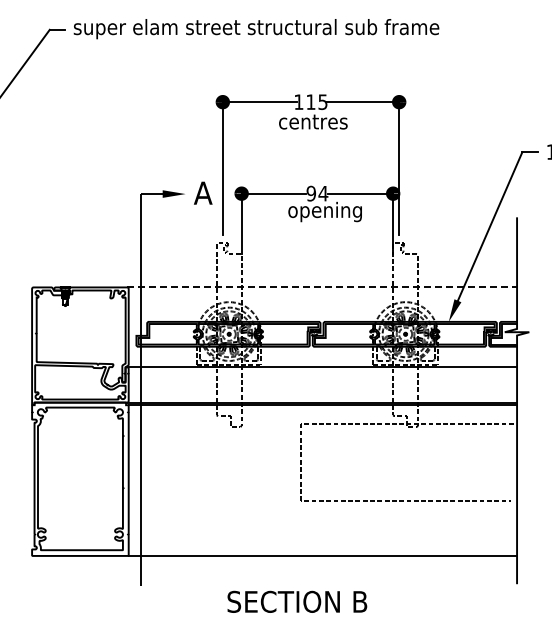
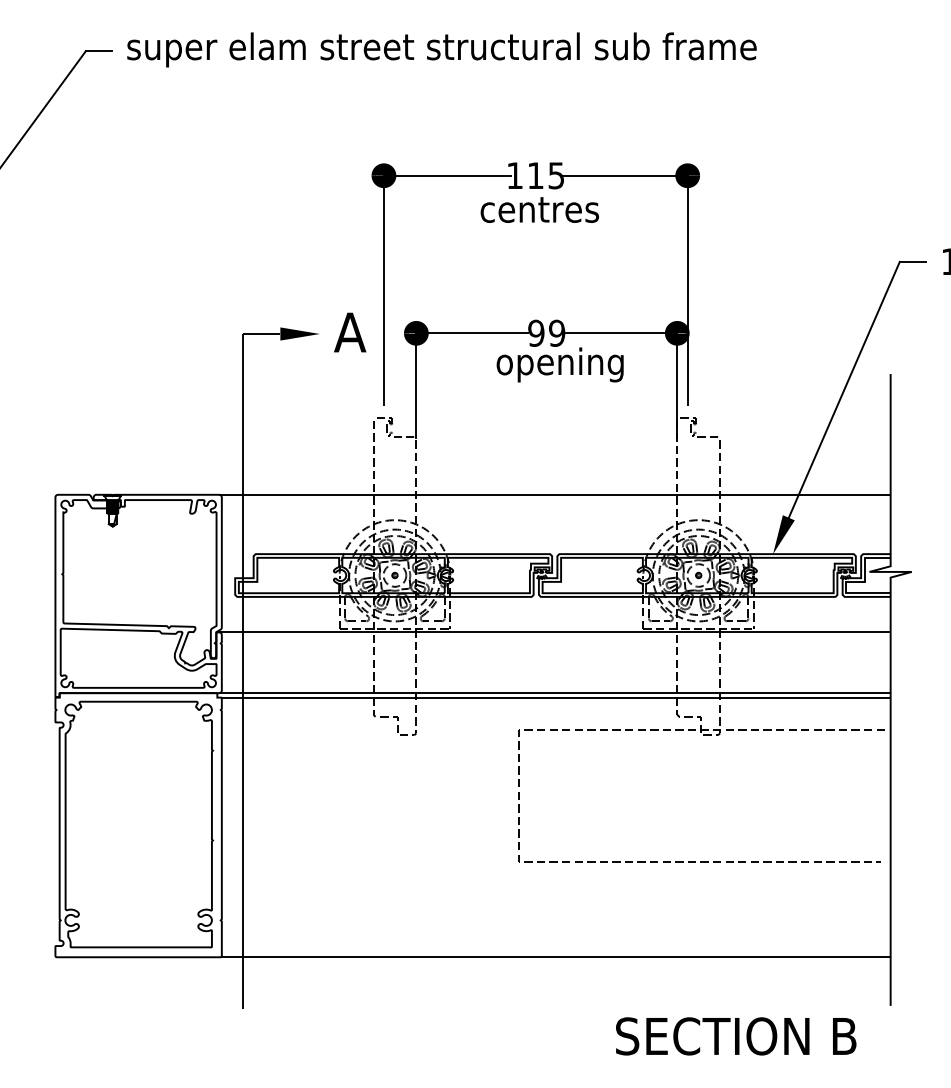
text: (323, 193) -> (557, 333), 94 -> 99
line: (322, 287) -> (555, 494), dashed -> solid
text: (297, 601) -> (736, 1035), moved

